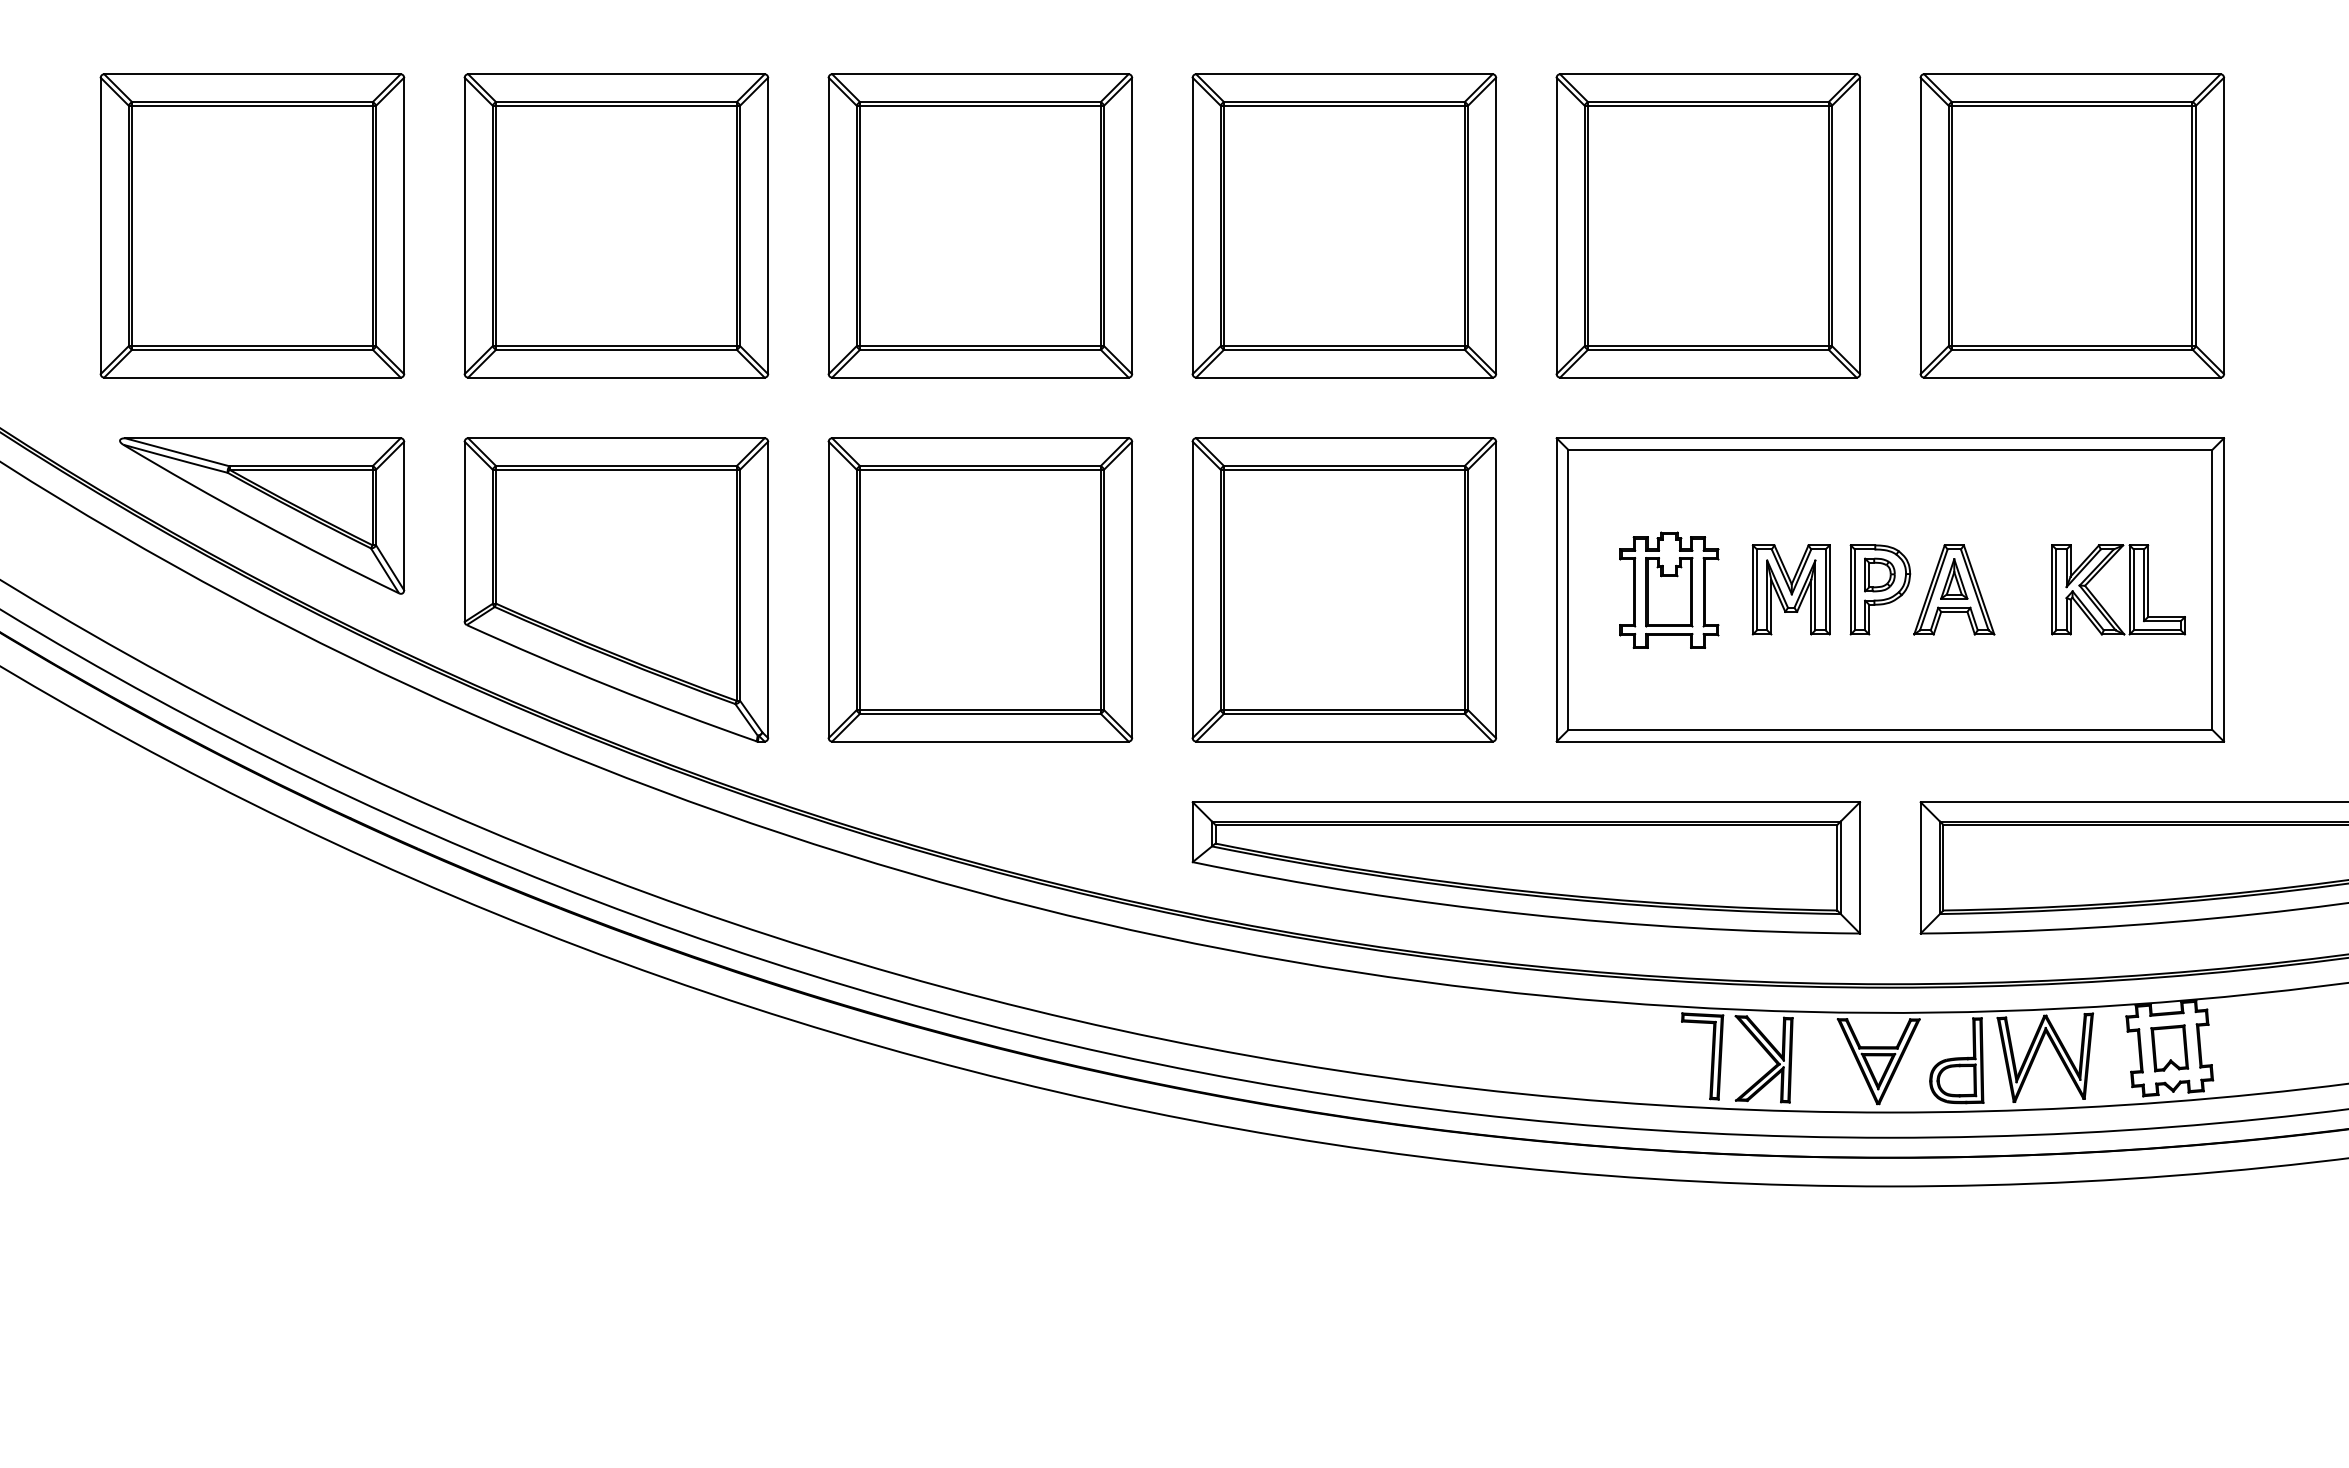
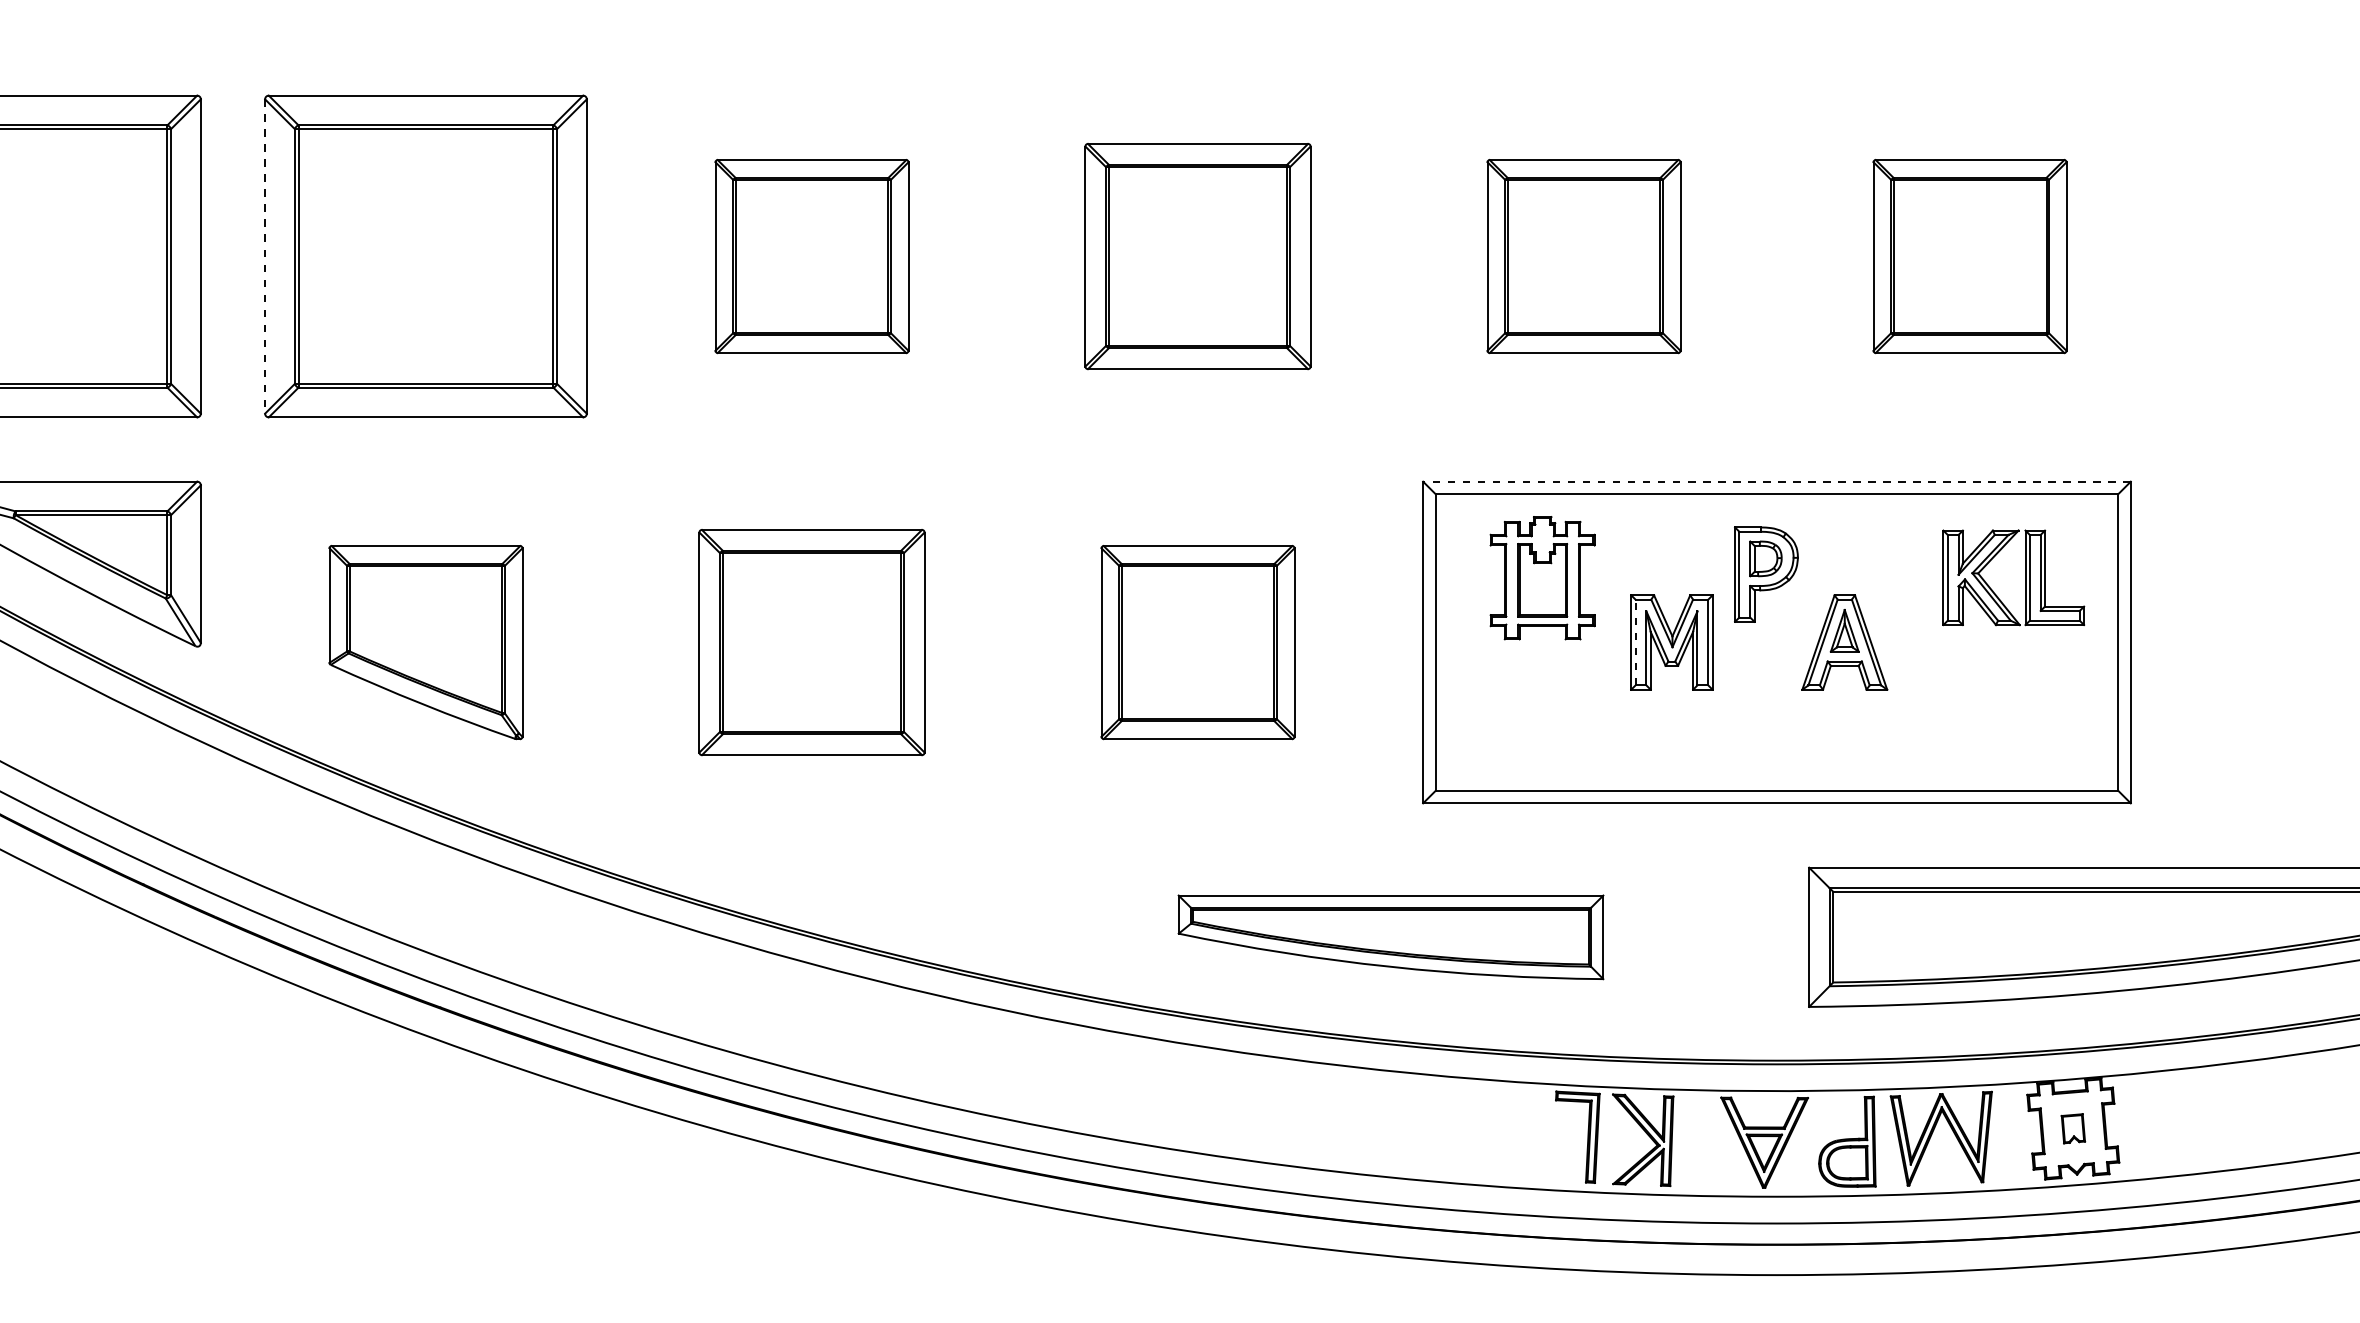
part: (980, 225) -> (812, 256), size x0.6
part: (1344, 225) -> (1198, 256), size x0.7
part: (1708, 225) -> (1584, 256), size x0.6
part: (2072, 225) -> (1970, 256), size x0.6
line: (464, 226) -> (264, 257), solid -> dashed
line: (1890, 438) -> (1777, 481), solid -> dashed
part: (616, 589) -> (426, 642), size x0.6
part: (980, 589) -> (812, 642), size x0.7
part: (1344, 589) -> (1198, 642), size x0.6
part: (1669, 589) -> (1542, 577), moved
line: (1757, 589) -> (1636, 642), solid -> dashed
part: (1880, 589) -> (1766, 574), moved
part: (2129, 589) -> (2025, 577), moved
part: (1526, 867) -> (1391, 936), size x0.6
part: (2169, 1048) -> (2073, 1128), size x0.6

